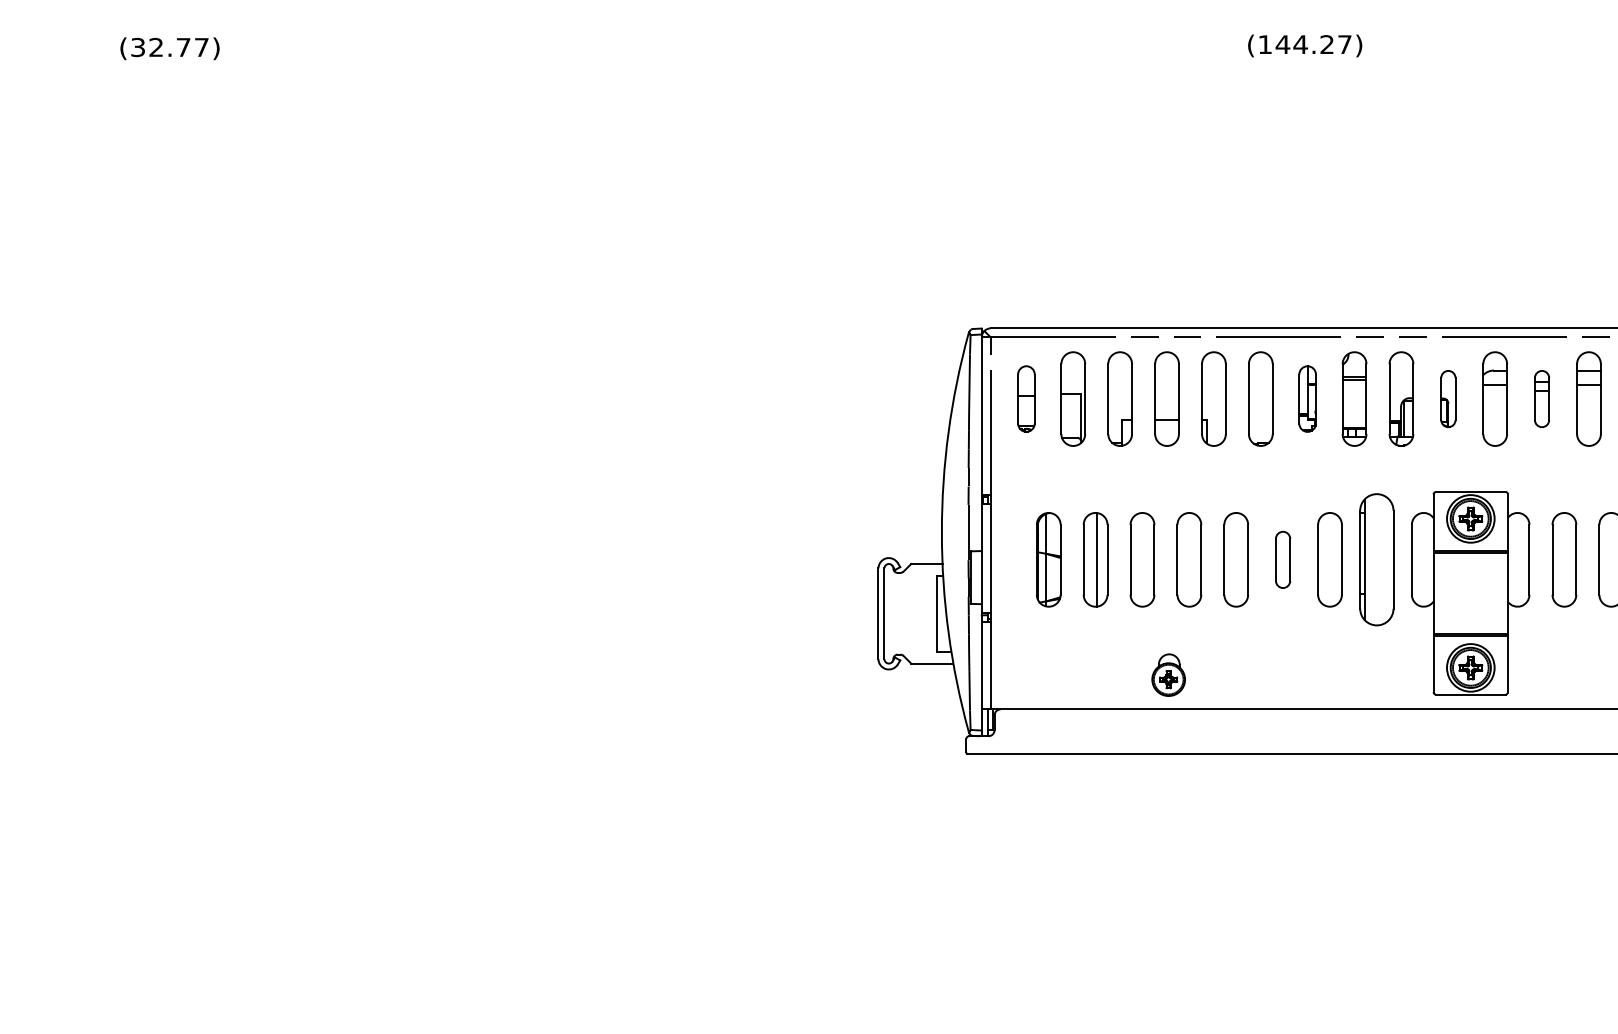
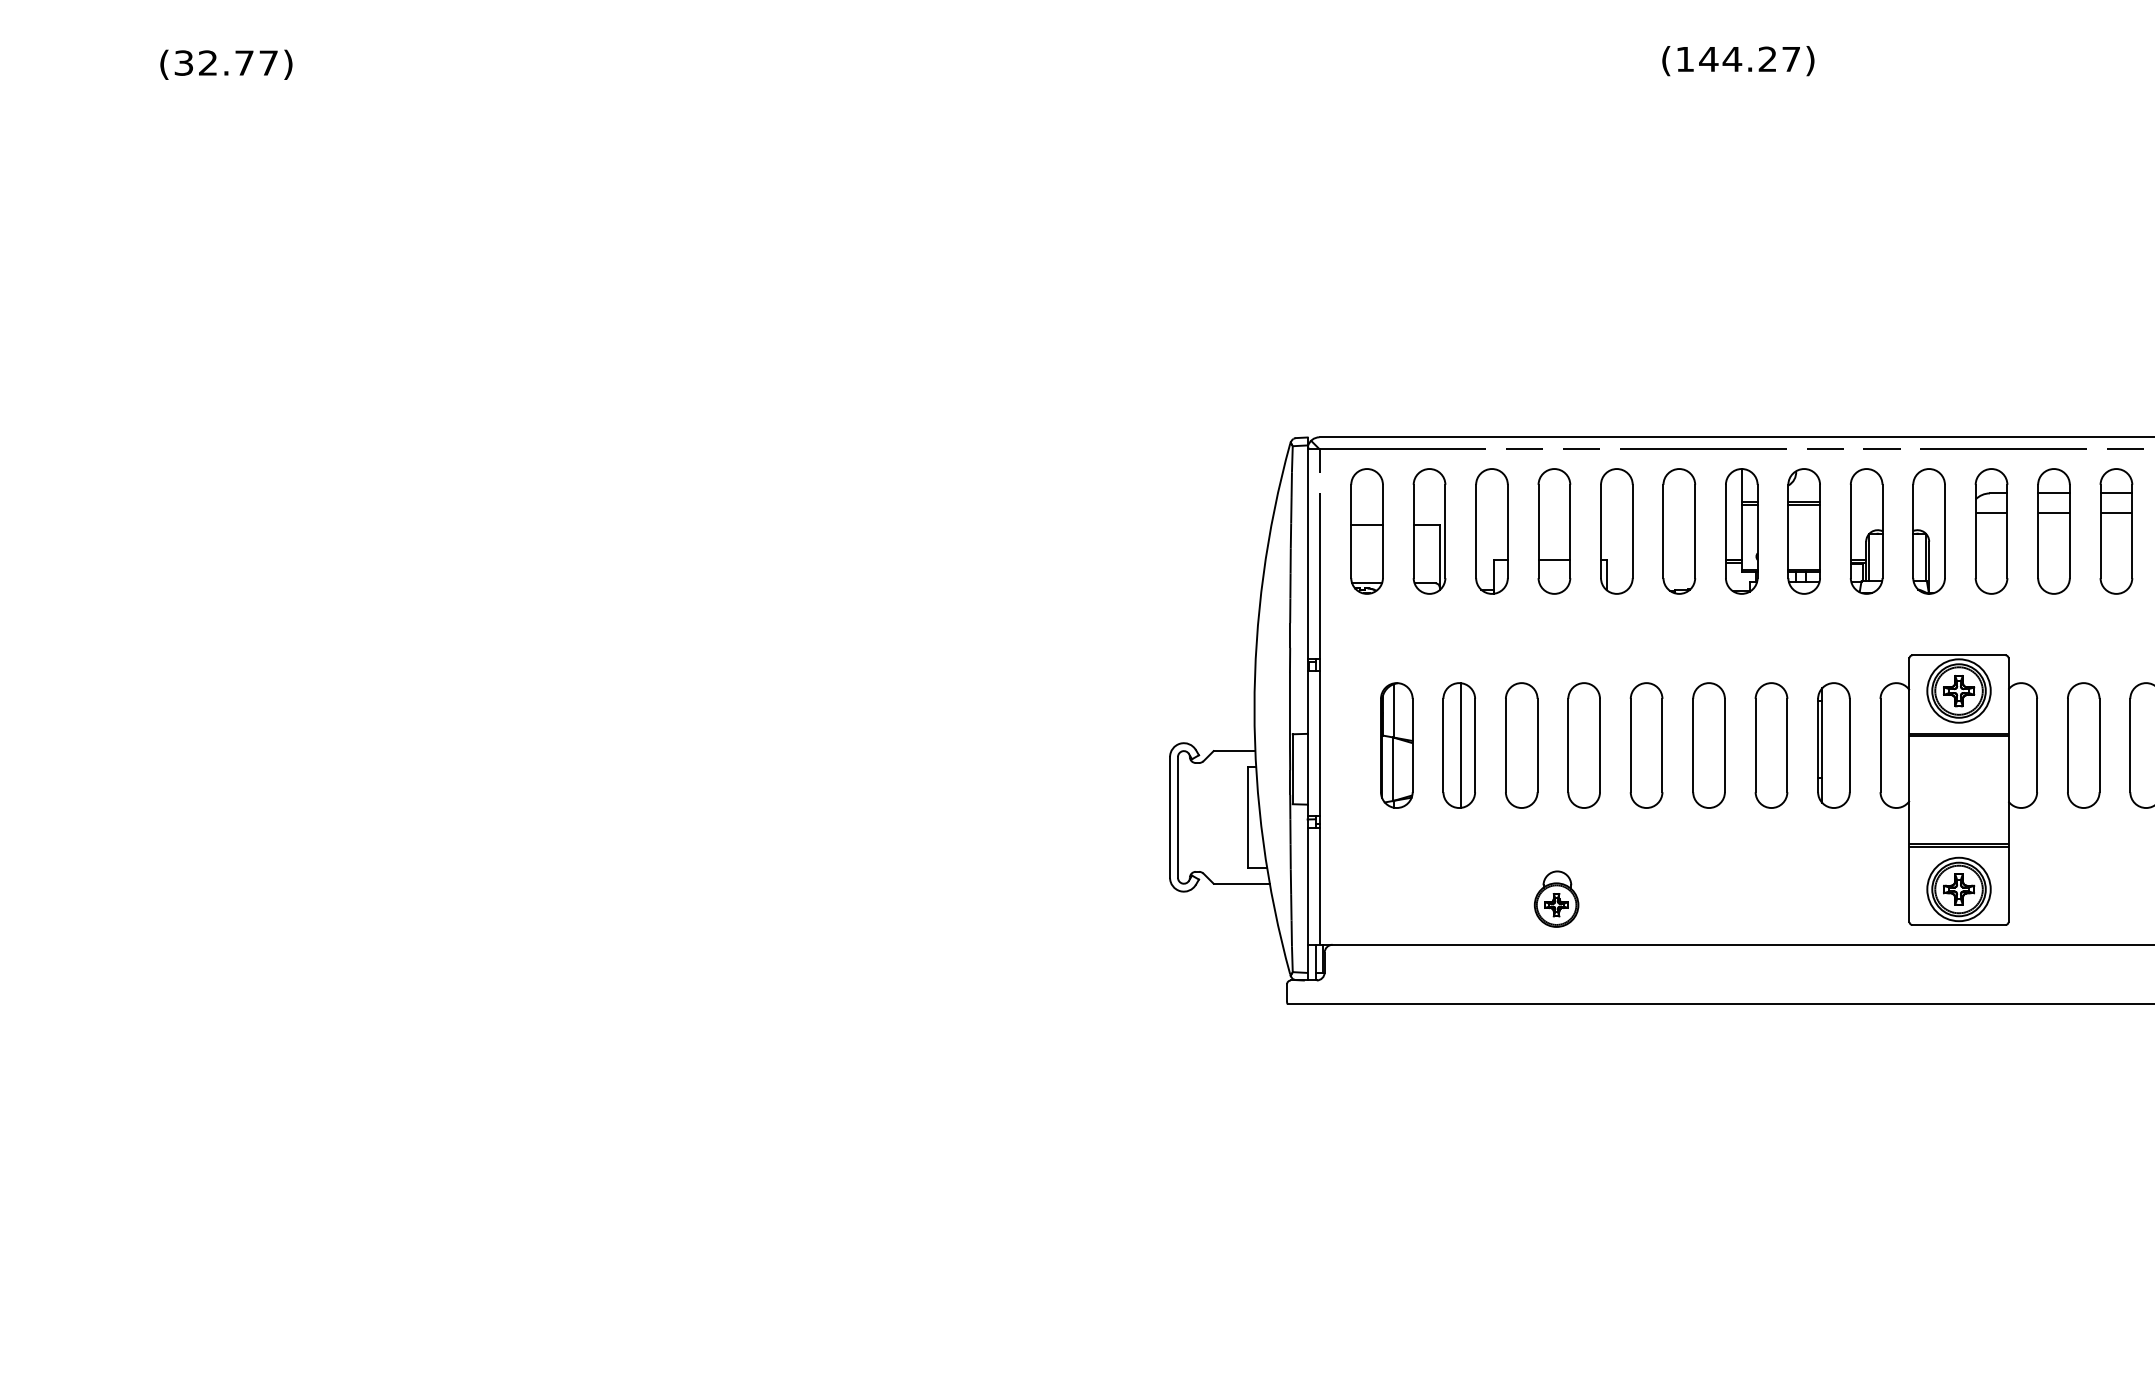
part: (1026, 398) -> (1367, 530), size x1.43
part: (1307, 398) -> (1741, 530), size x1.43
part: (1448, 398) -> (1929, 530), size x1.67
part: (1541, 398) -> (2053, 530), size x1.67
part: (1282, 559) -> (1708, 745), size x1.67
part: (1376, 559) -> (1833, 745), size x0.71

